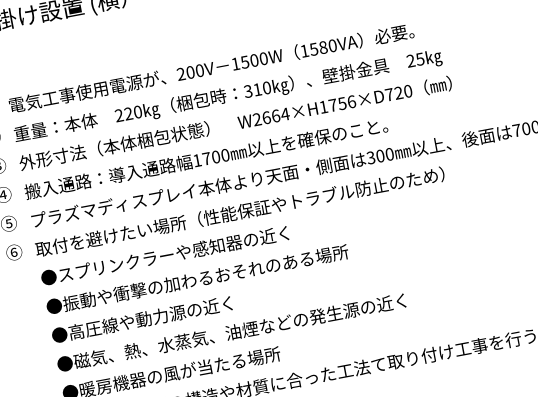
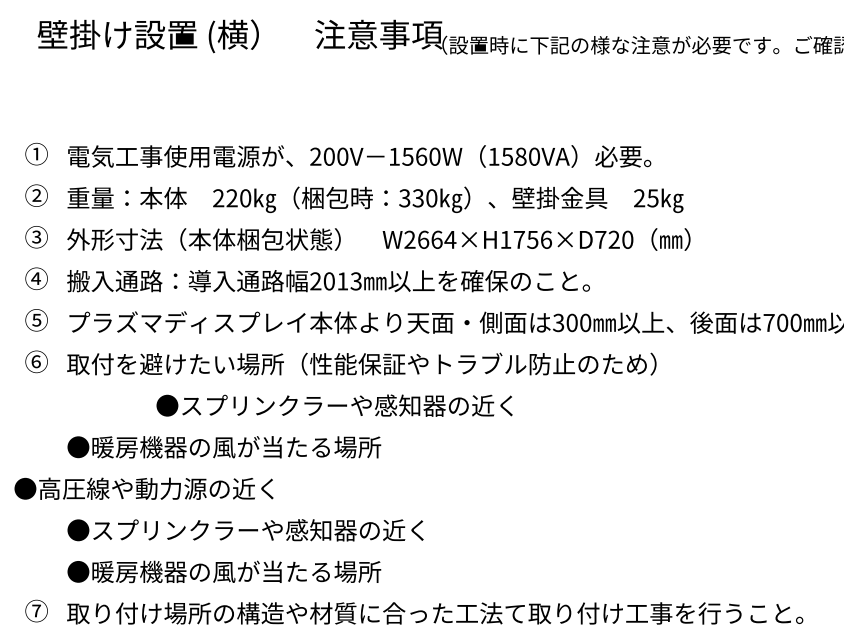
text: (254, 60) -> (421, 156), 1500W -> 1560W
text: (257, 89) -> (417, 198), 310 -> 330
text: (211, 158) -> (335, 281), 1700 -> 2013
text: (164, 255) -> (334, 405), moved
text: (205, 278) -> (296, 447), ●振動や衝撃の加わるおそれのある場所 -> ●暖房機器の風が当たる場所
text: (141, 319) -> (143, 488), moved
text: (239, 331) -> (330, 530), ●磁気、熱、水蒸気、油煙などの発生源の近く -> ●スプリンクラーや感知器の近く

